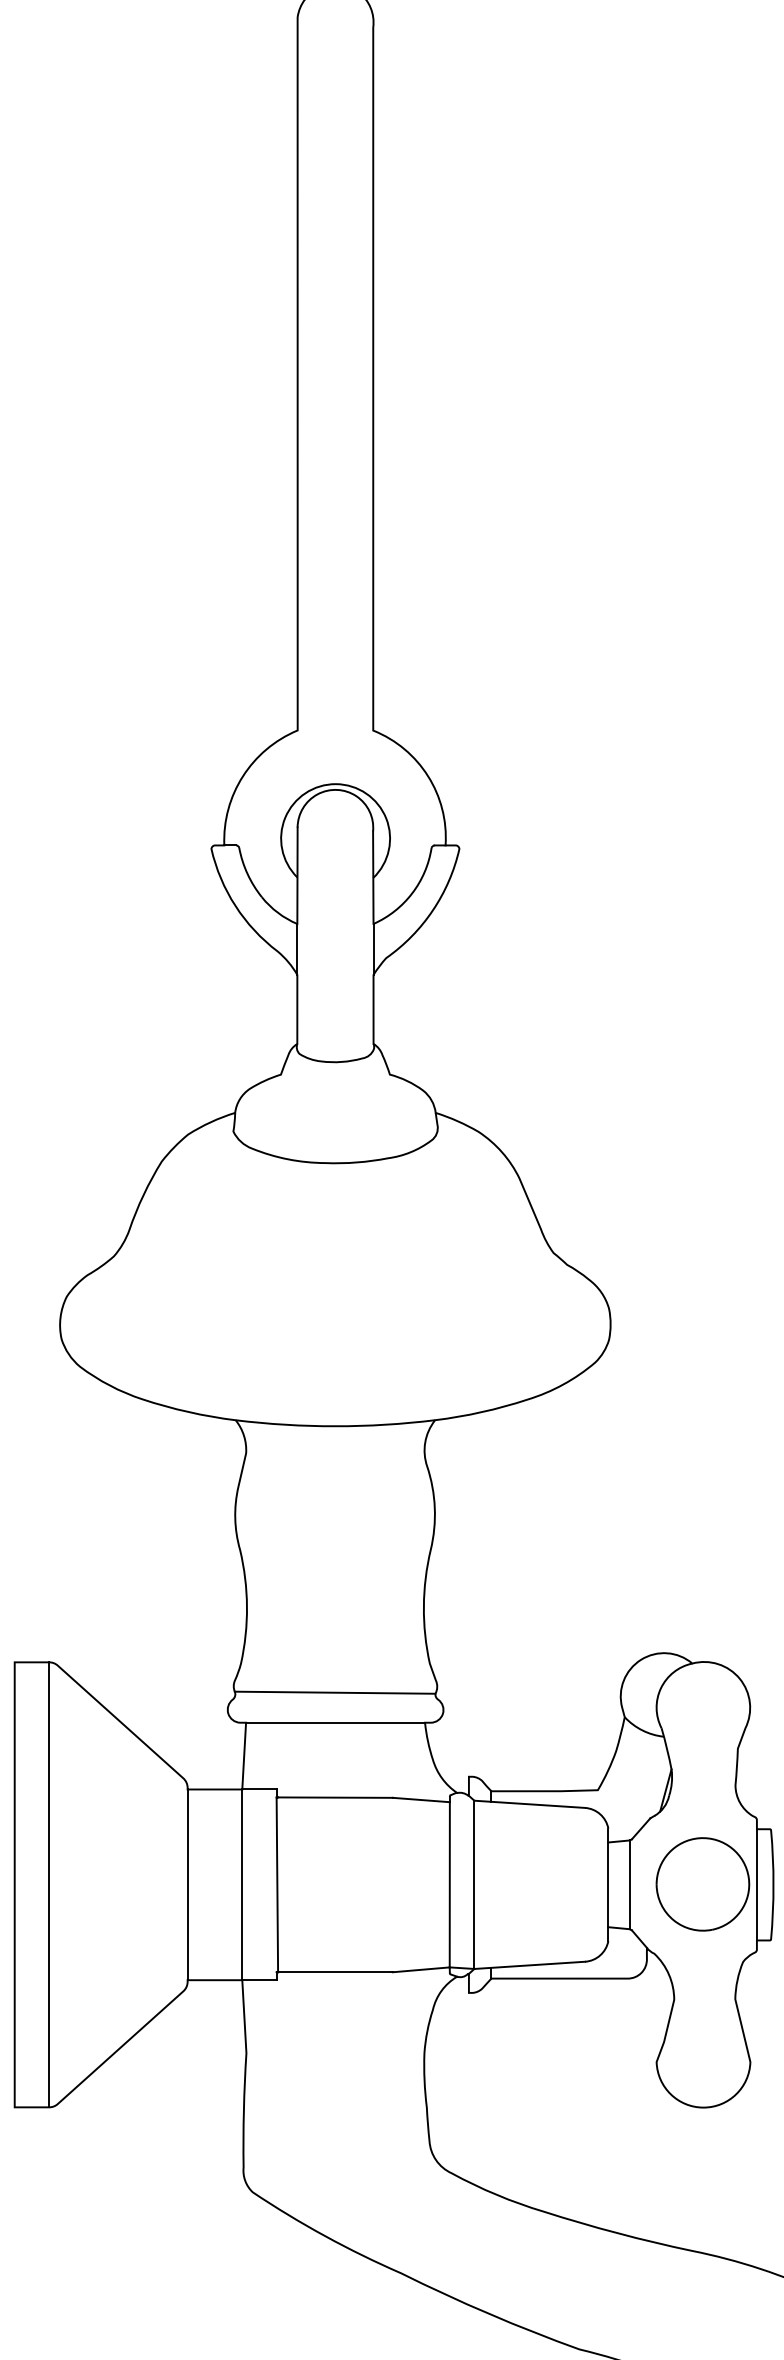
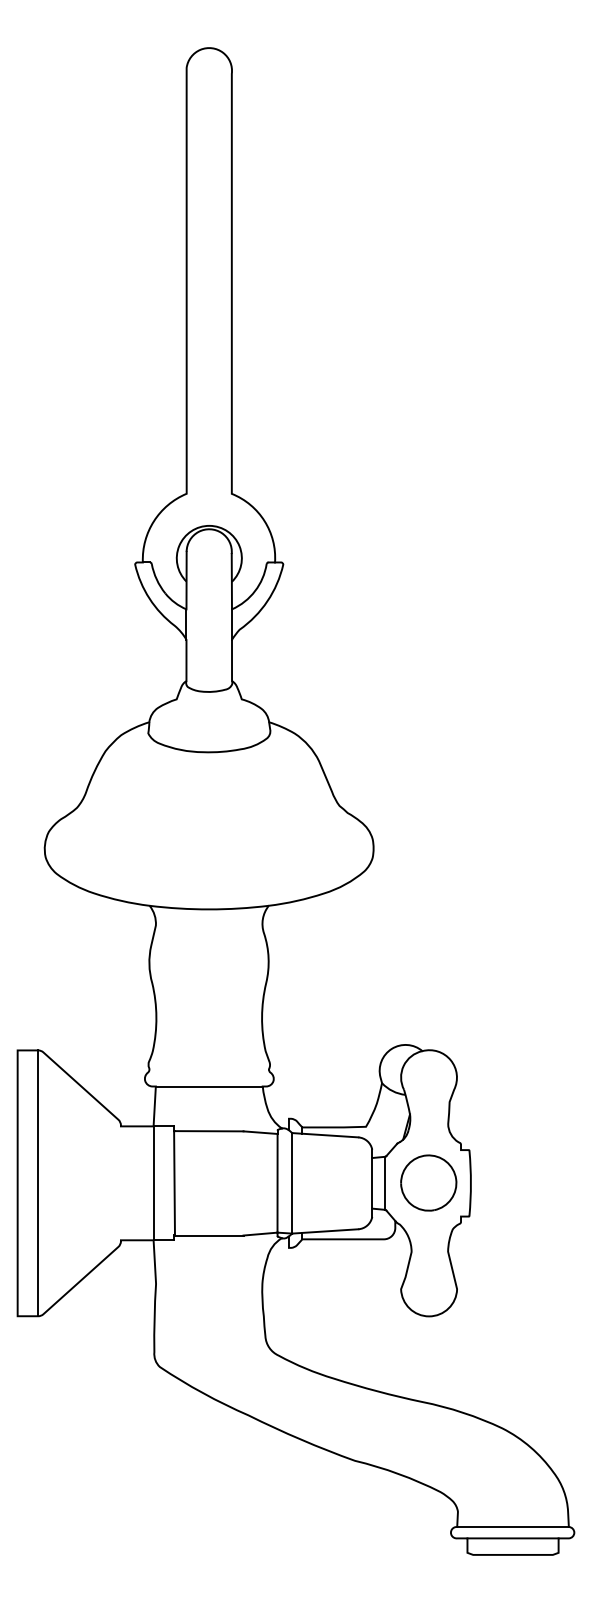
line: (334, 1692) -> (208, 1068), removed
line: (186, 1885) -> (120, 1183), removed
line: (757, 1885) -> (461, 1183), removed

